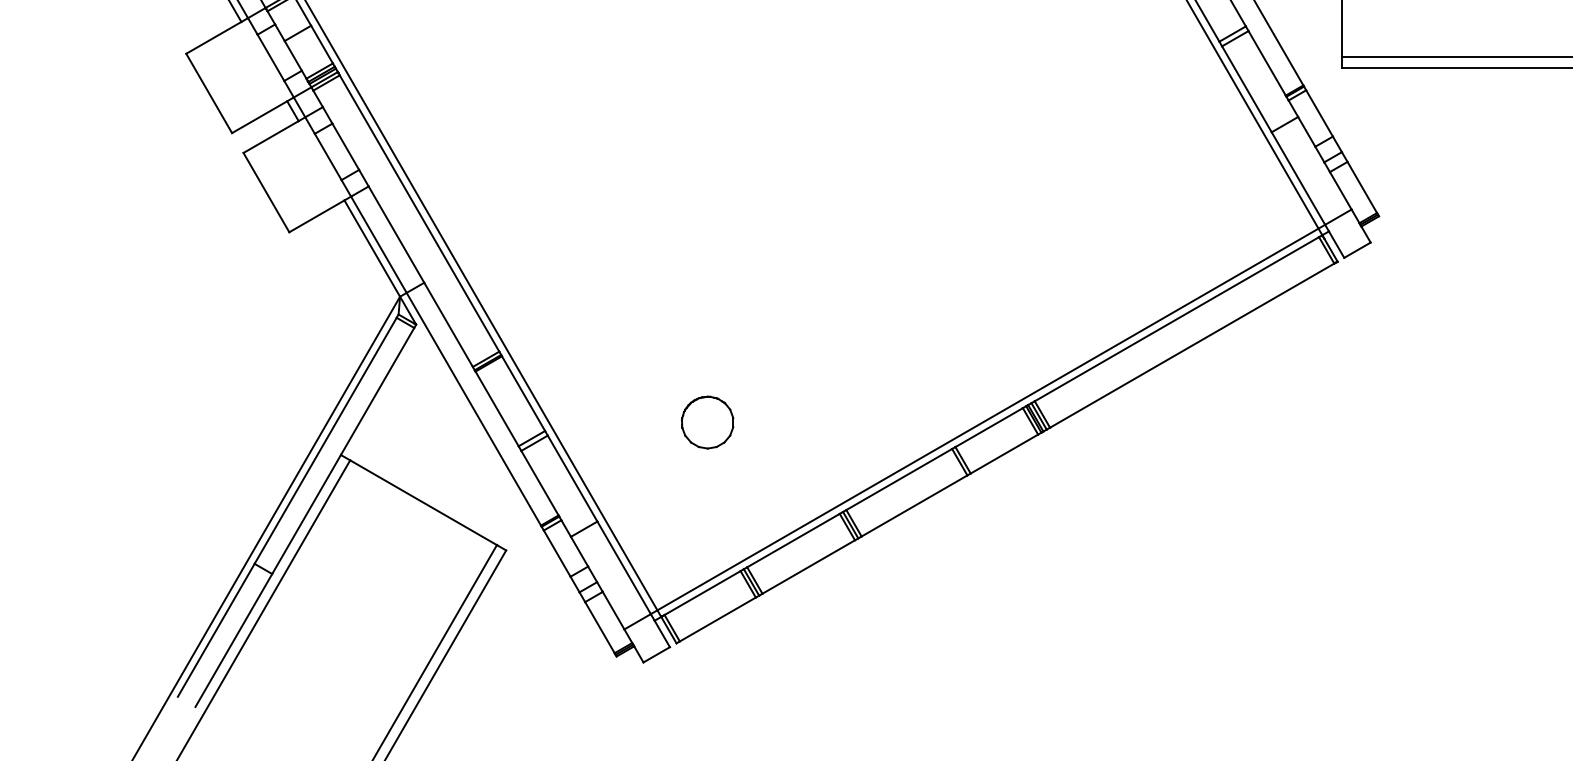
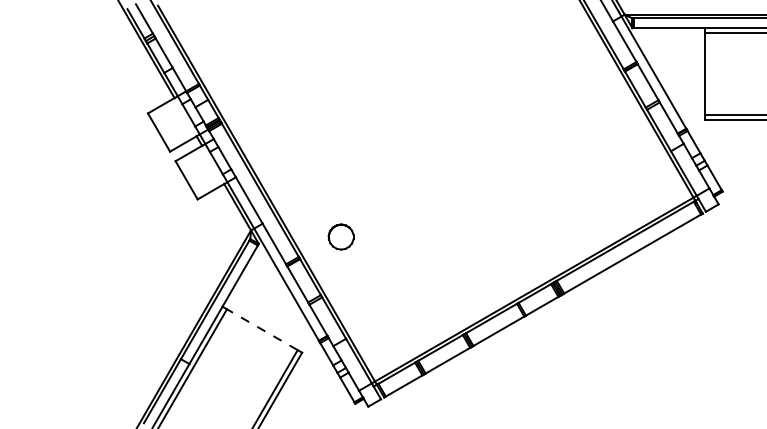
part: (706, 421) -> (340, 236), moved
line: (423, 502) -> (262, 329), solid -> dashed

